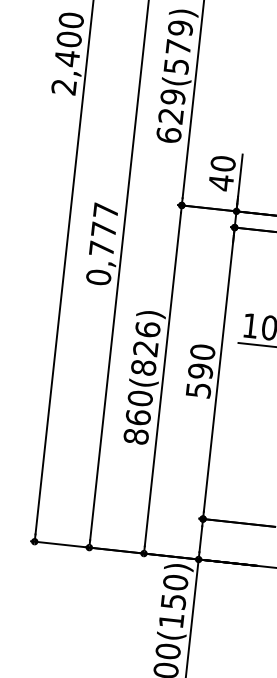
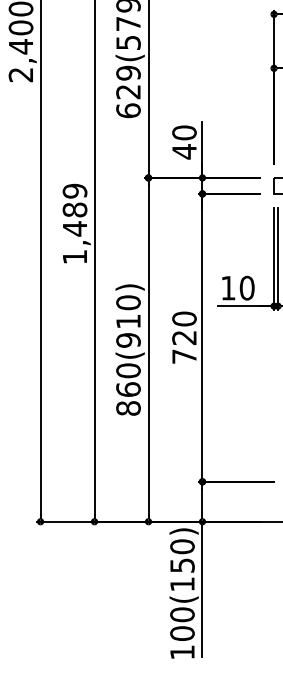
text: (101, 243) -> (74, 223), 0,777 -> 1,489
text: (145, 348) -> (128, 321), 860(826) -> 860(910)
text: (199, 380) -> (184, 346), 590 -> 720

